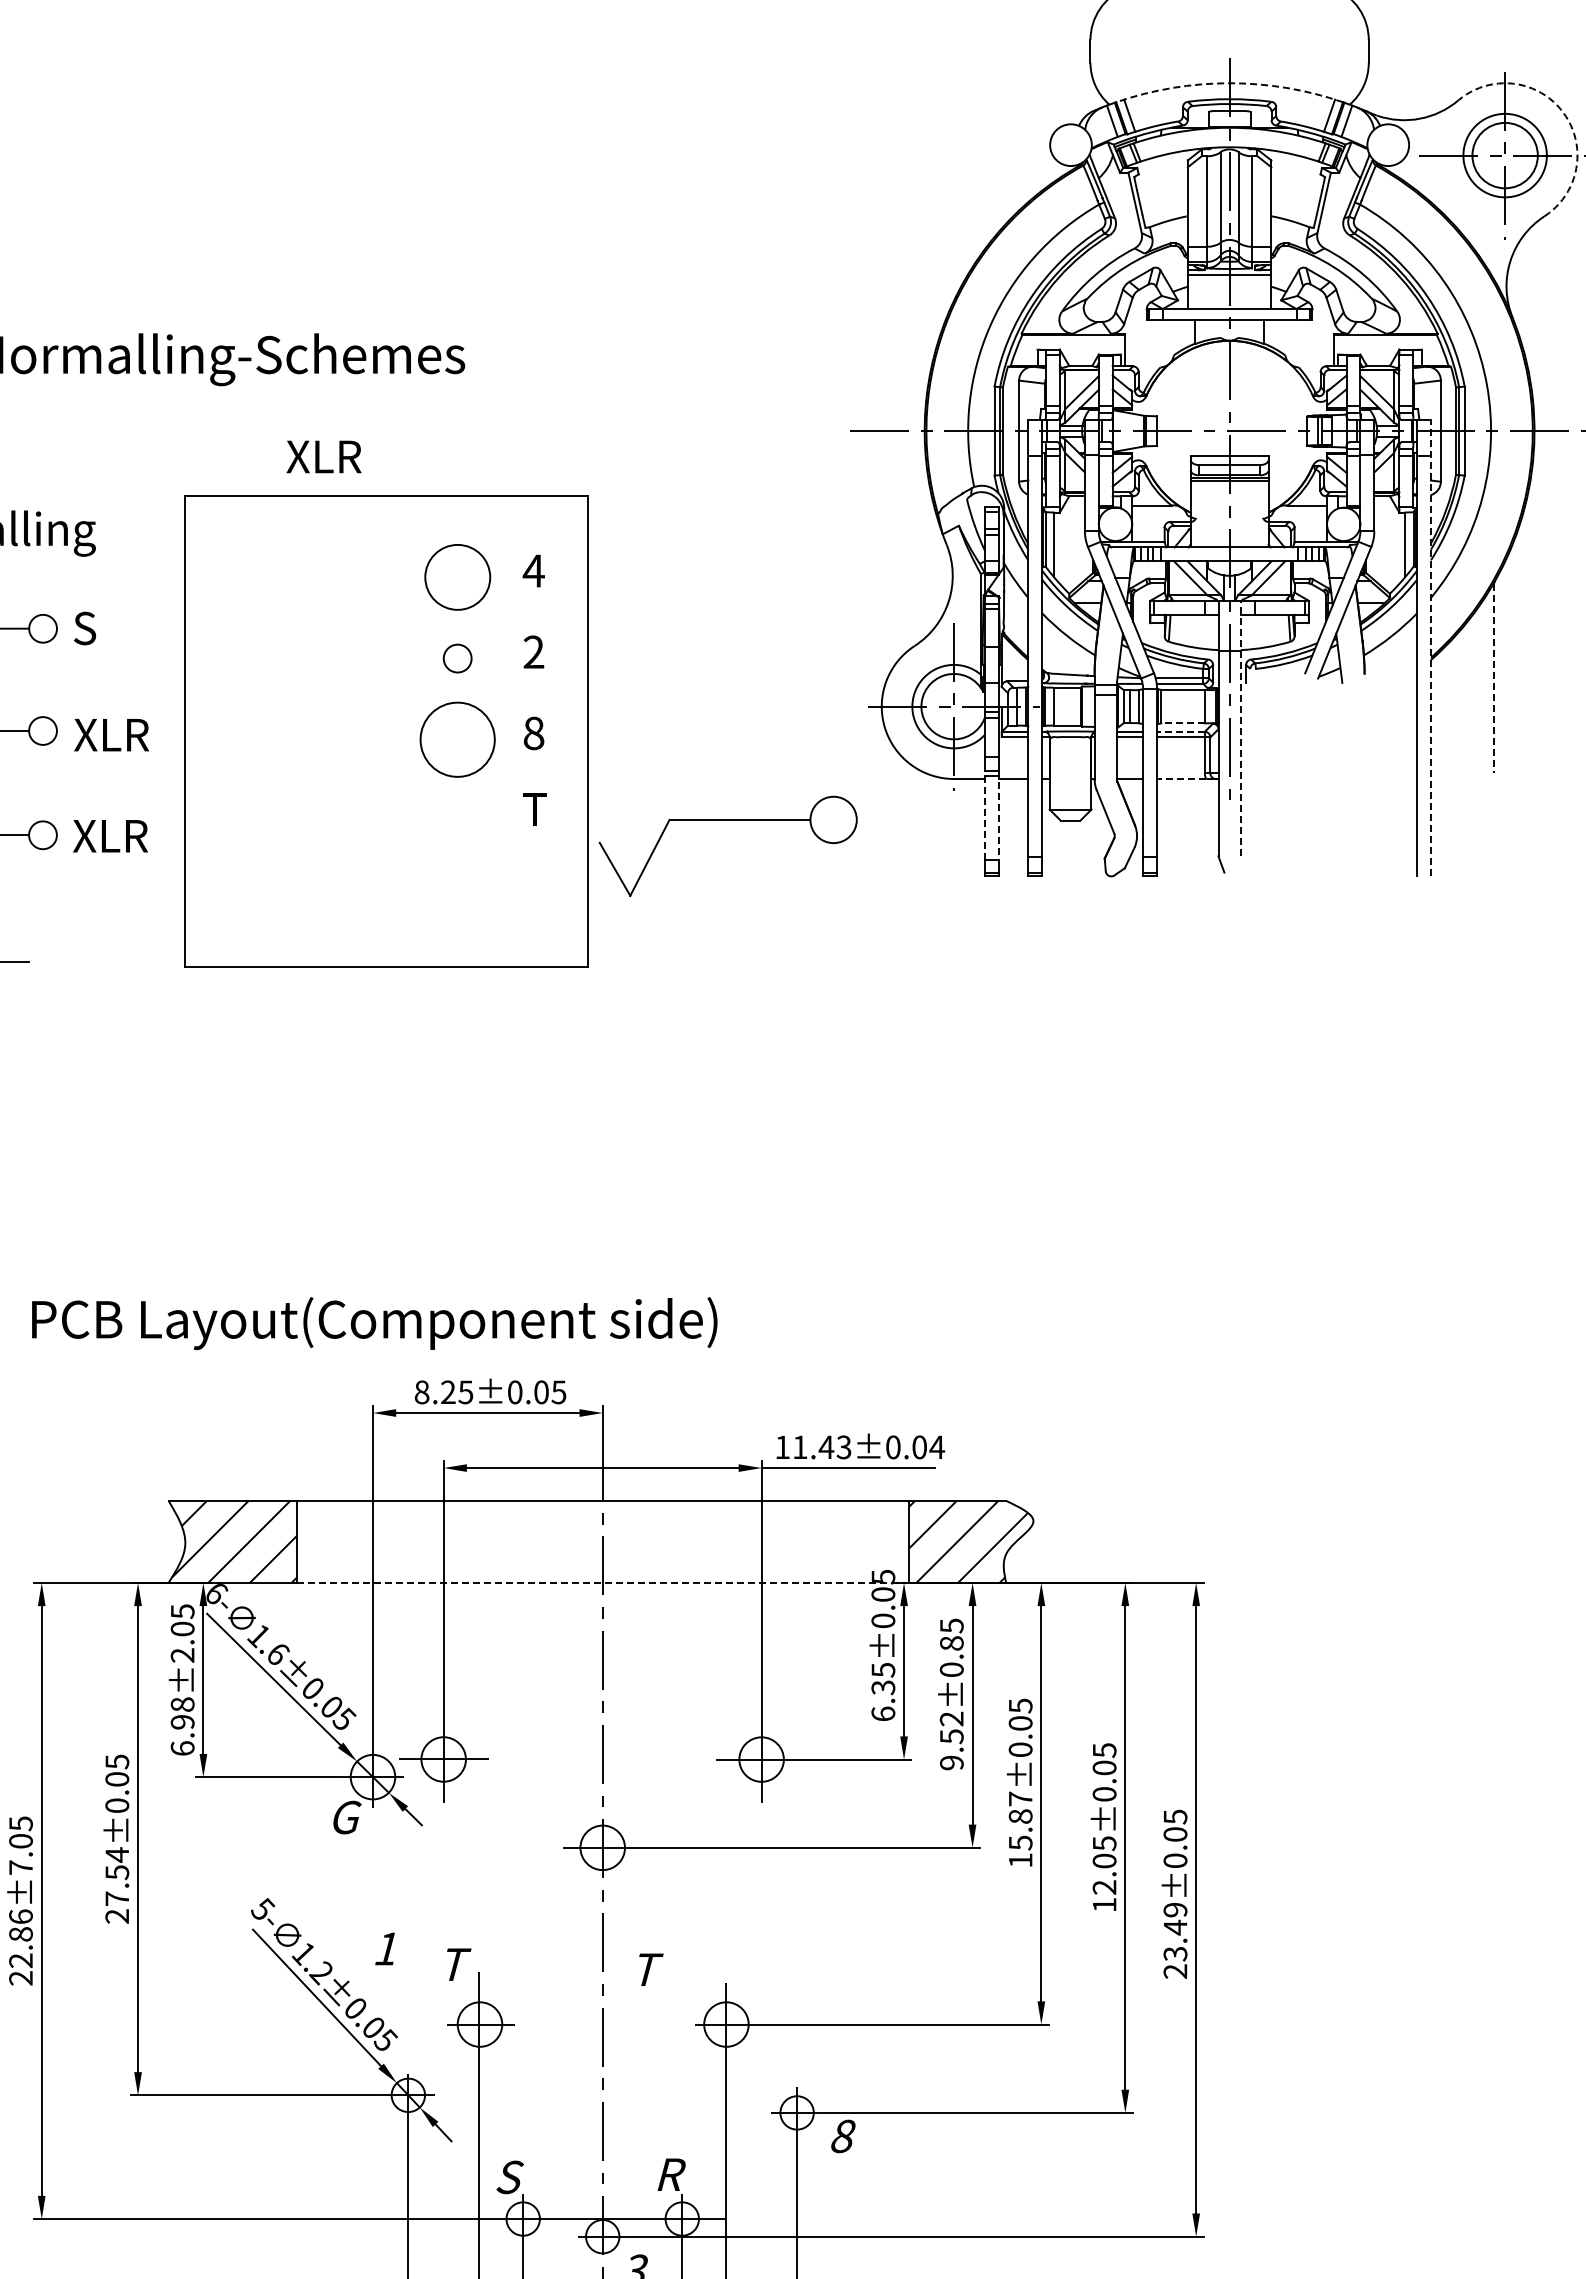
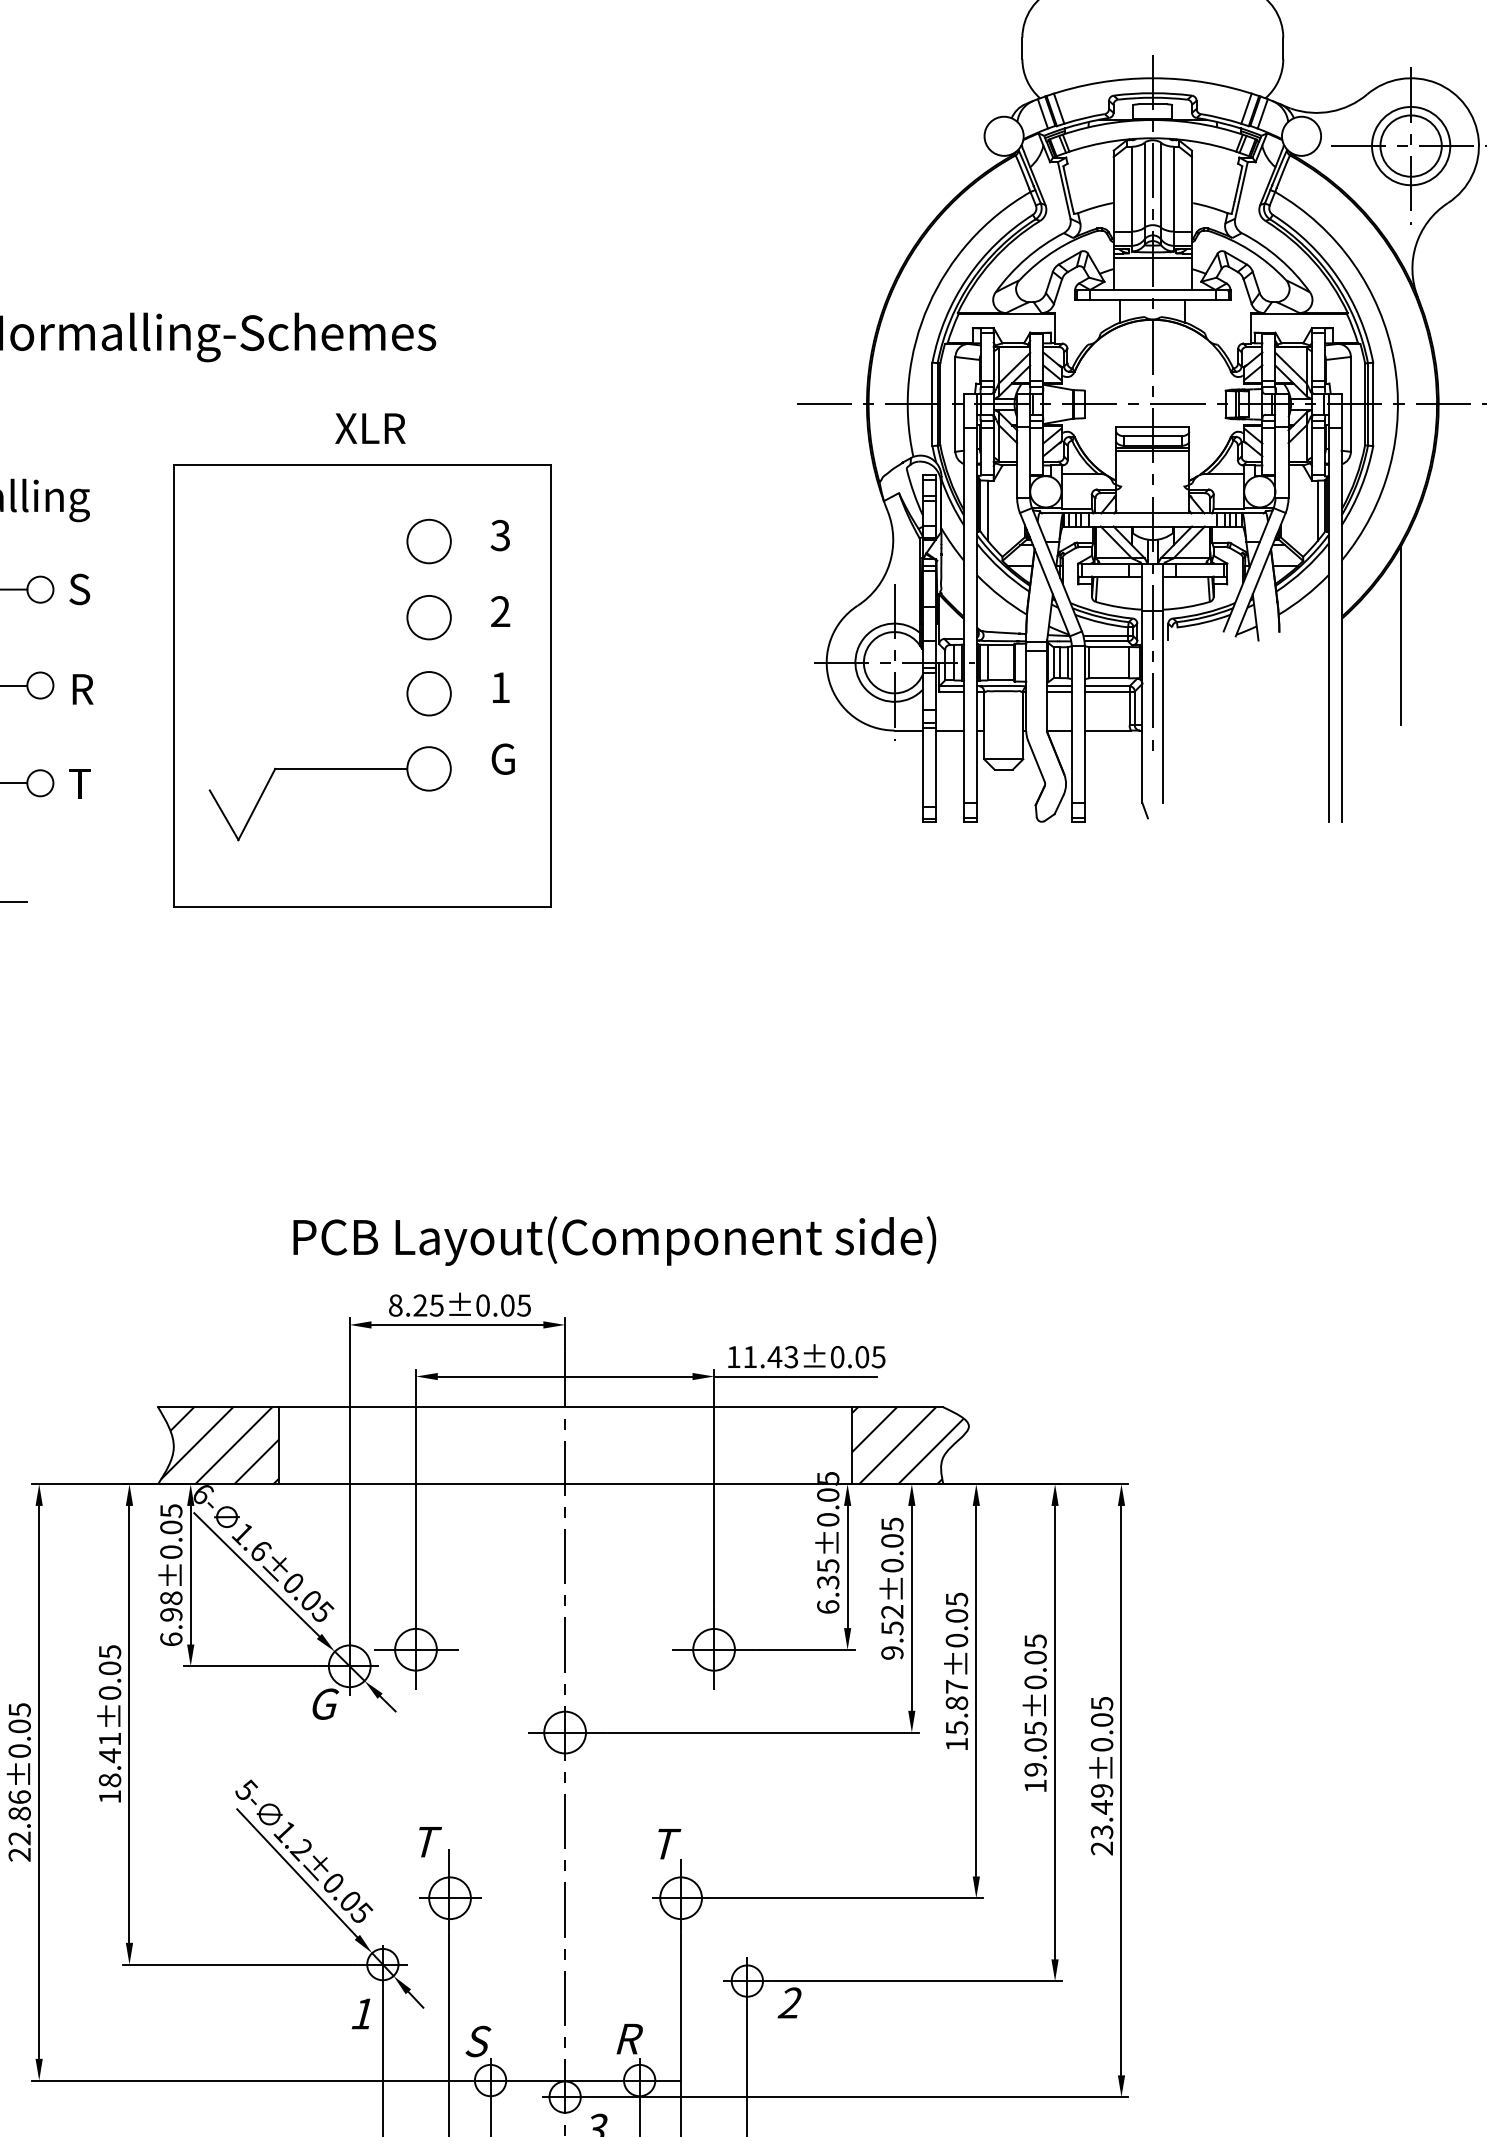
arc: (1229, 83) -> (1152, 78), dashed -> solid
arc: (1563, 112) -> (1465, 105), dashed -> solid
text: (323, 456) -> (369, 428), moved
text: (533, 570) -> (500, 535), 4 -> 3
circle: (457, 577) -> (428, 541), size x0.71
line: (1430, 647) -> (1341, 607), dashed -> solid
circle: (457, 658) -> (428, 617), size x1.67
line: (1494, 679) -> (1401, 637), dashed -> solid
line: (1182, 723) -> (1108, 678), dashed -> solid
line: (1240, 728) -> (1163, 683), dashed -> solid
line: (1180, 731) -> (1106, 686), dashed -> solid
text: (533, 733) -> (500, 687), 8 -> 1
text: (111, 735) -> (104, 689), XLR -> R
circle: (457, 739) -> (428, 693), size x0.62
line: (1181, 779) -> (1107, 731), dashed -> solid
text: (536, 809) -> (503, 759), T -> G
line: (984, 815) -> (923, 764), dashed -> solid
line: (998, 815) -> (936, 764), dashed -> solid
part: (727, 820) -> (329, 769), moved
text: (110, 836) -> (103, 784), XLR -> T
text: (374, 1323) -> (614, 1241), moved
text: (937, 1447) -> (878, 1357), 11.43±0.04 -> 11.43±0.05
line: (602, 1582) -> (564, 1483), dashed -> solid
text: (951, 1643) -> (892, 1541), 9.52±0.85 -> 9.52±0.05
text: (182, 1655) -> (171, 1552), 6.98±2.05 -> 6.98±0.05
text: (20, 1867) -> (19, 1751), 22.86±7.05 -> 22.86±0.05
text: (117, 1885) -> (110, 1767), 27.54±0.05 -> 18.41±0.05
text: (1104, 1887) -> (1035, 1769), 12.05±0.05 -> 19.05±0.05
text: (384, 1948) -> (360, 2013), moved
text: (651, 1969) -> (669, 1843), moved
text: (842, 2136) -> (789, 2003), 8 -> 2

